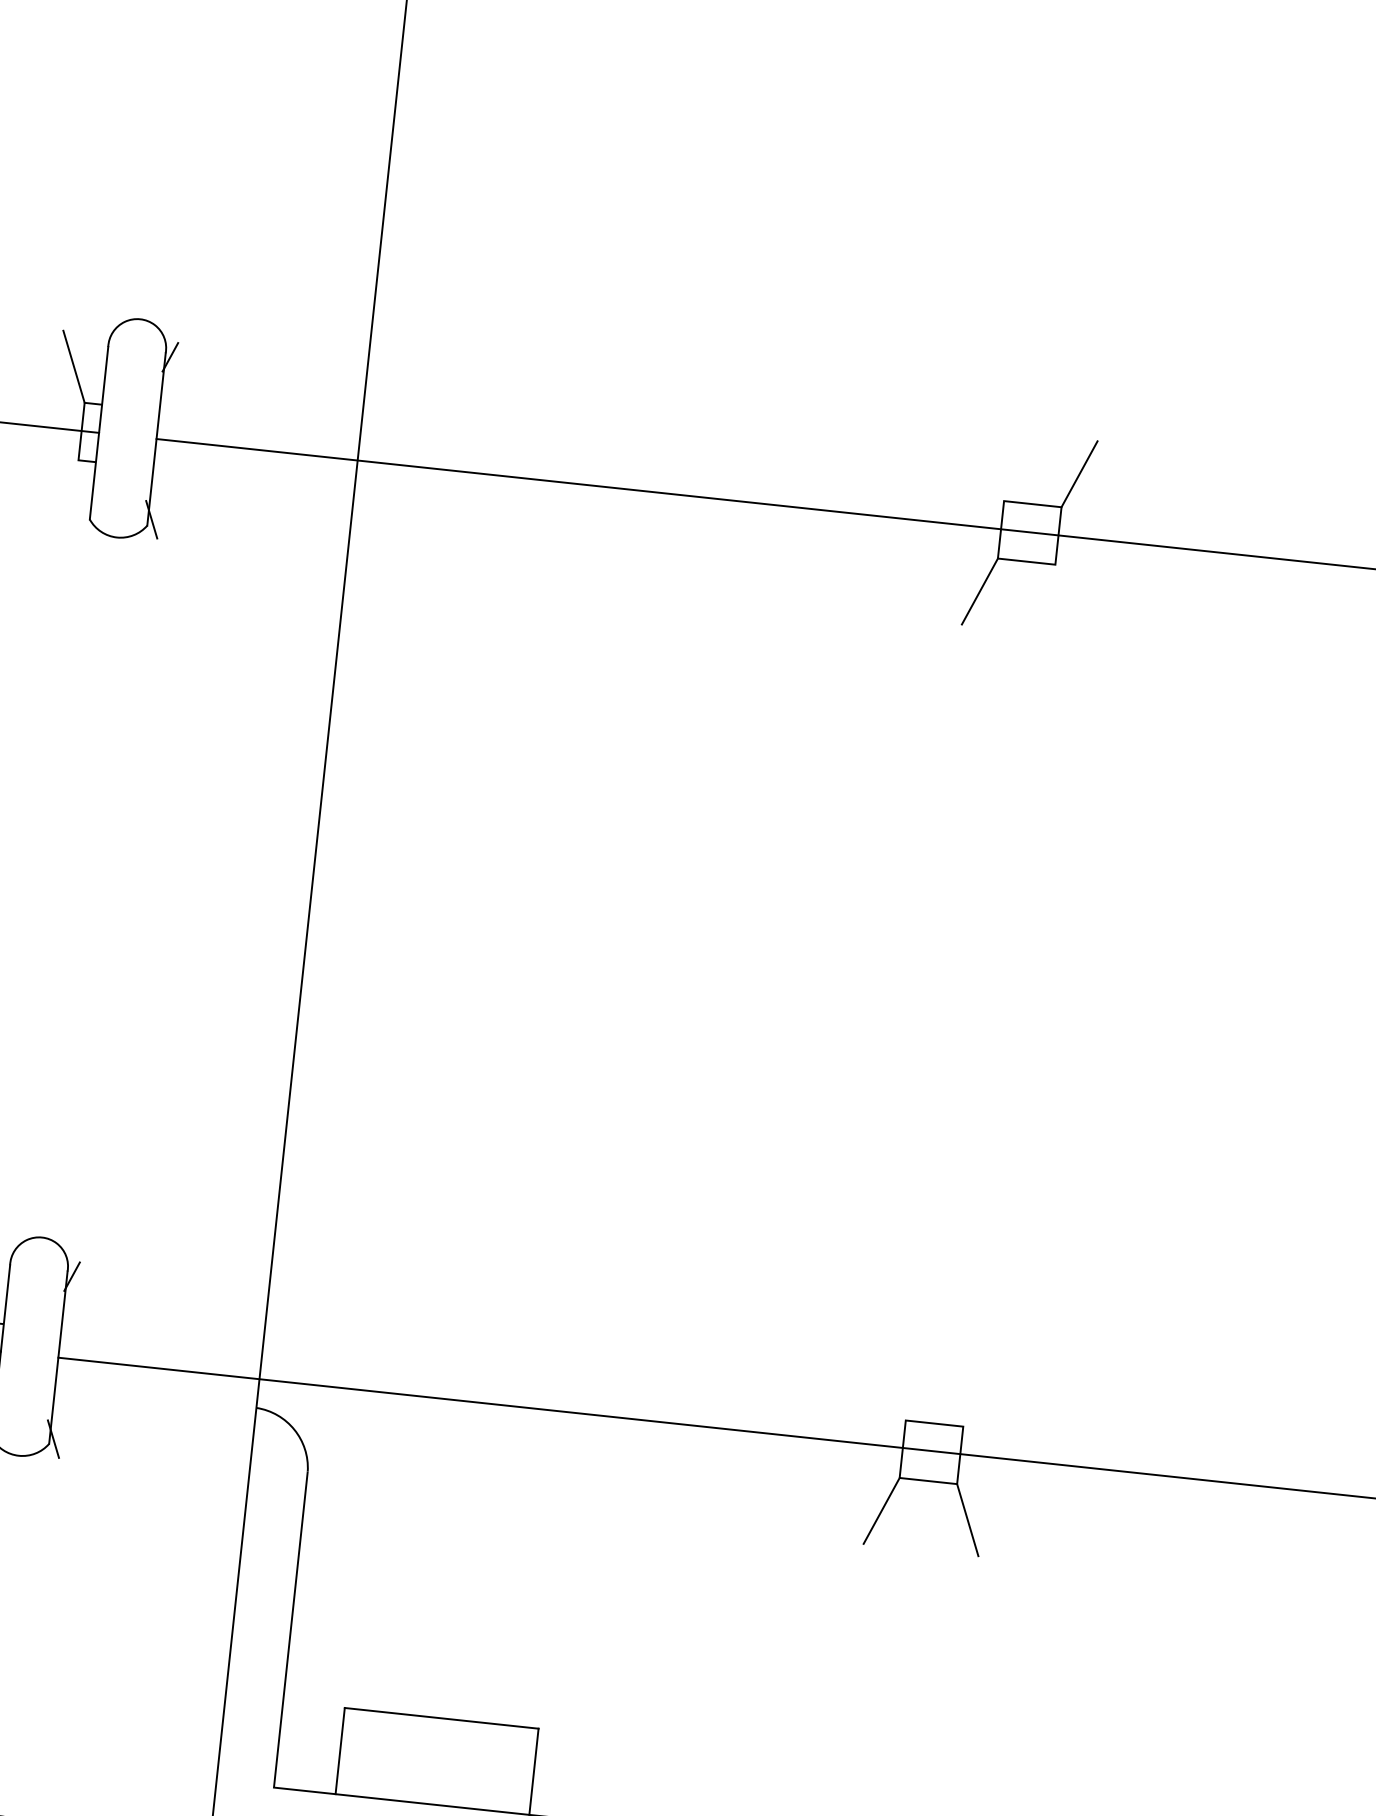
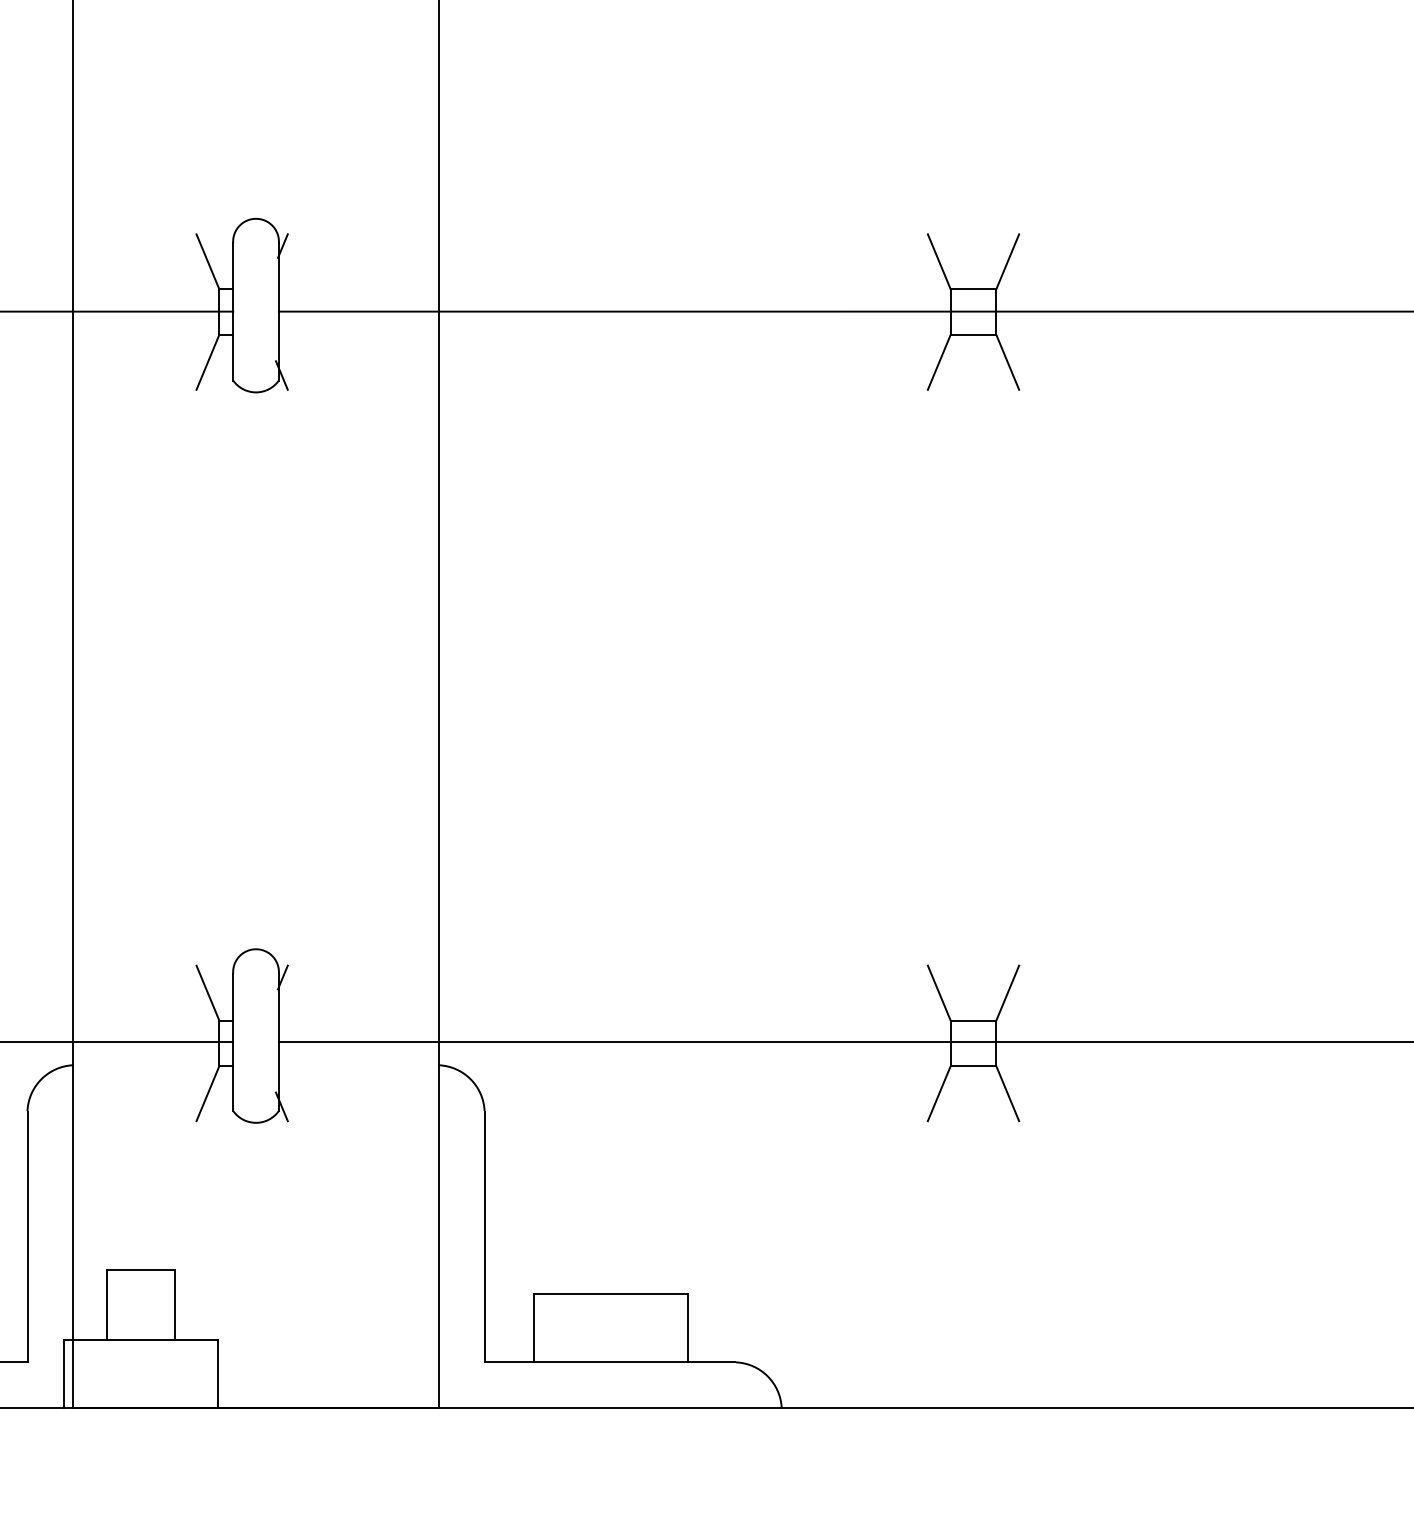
line: (992, 464) -> (938, 261), added
line: (60, 492) -> (207, 361), added
line: (1065, 599) -> (1007, 361), added
line: (894, 1383) -> (938, 992), added
line: (981, 1392) -> (1007, 992), added

